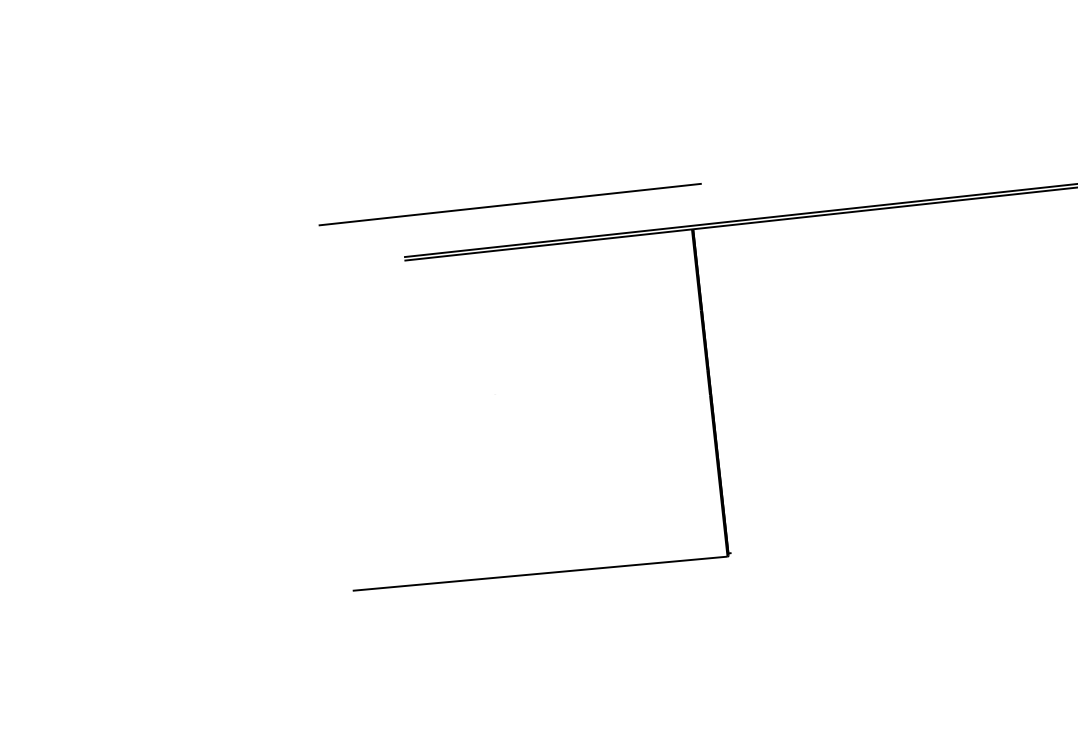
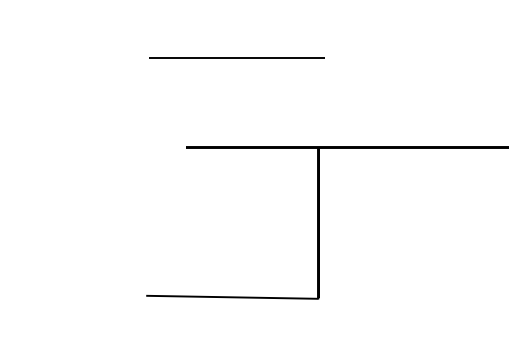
line: (509, 203) -> (236, 57), moved

